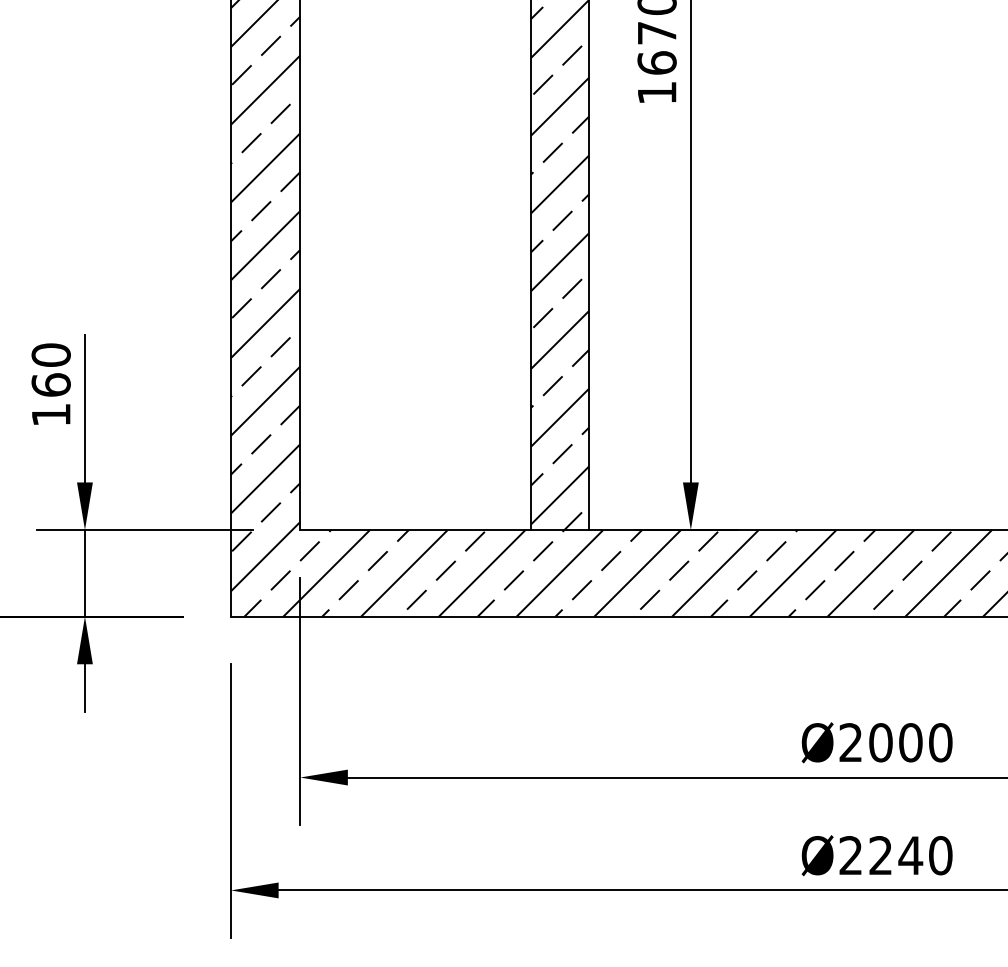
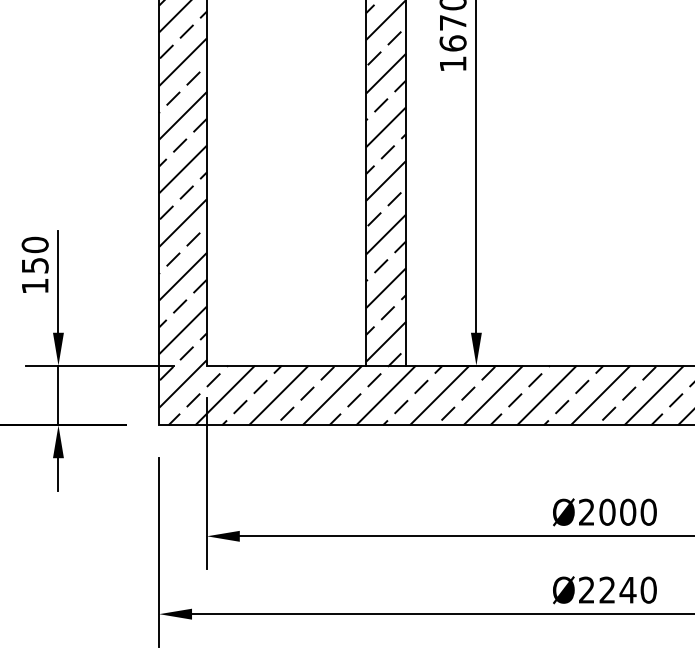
text: (50, 384) -> (34, 265), 160 -> 150

